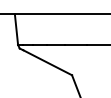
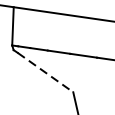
line: (48, 62) -> (46, 72), solid -> dashed

